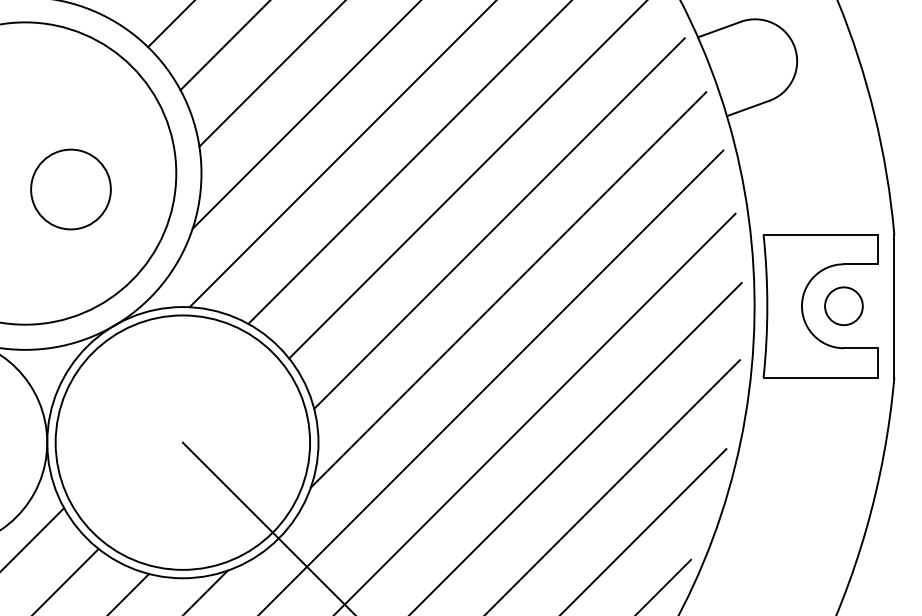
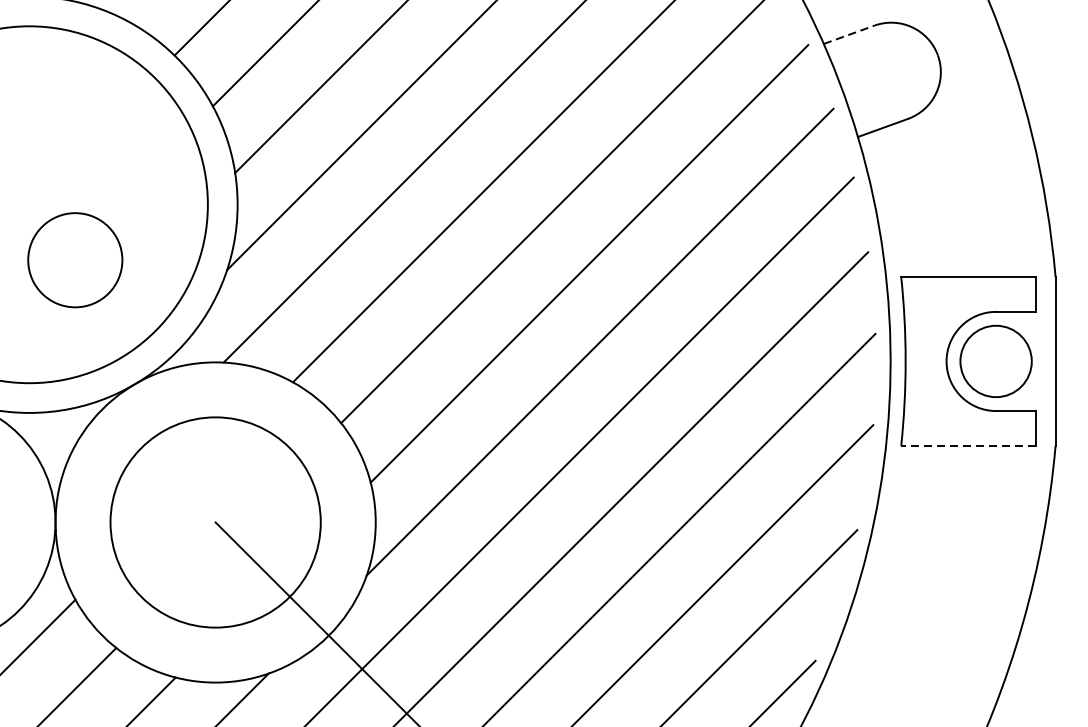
line: (719, 29) -> (849, 34), solid -> dashed
circle: (70, 189) -> (74, 260), moved
circle: (843, 306) -> (995, 361), size x1.6
line: (820, 377) -> (968, 445), solid -> dashed
circle: (182, 442) -> (215, 522), size x0.7

